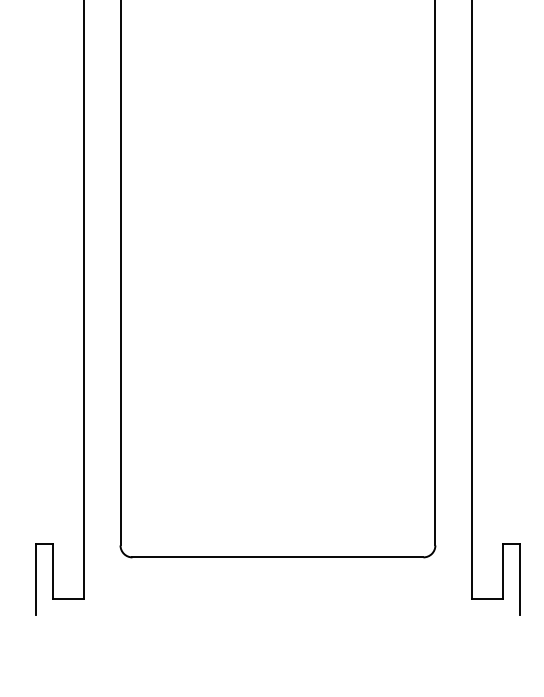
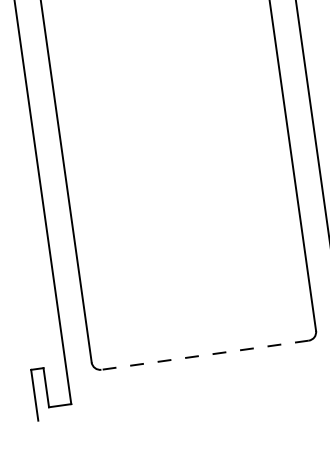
line: (277, 557) -> (204, 355), solid -> dashed

